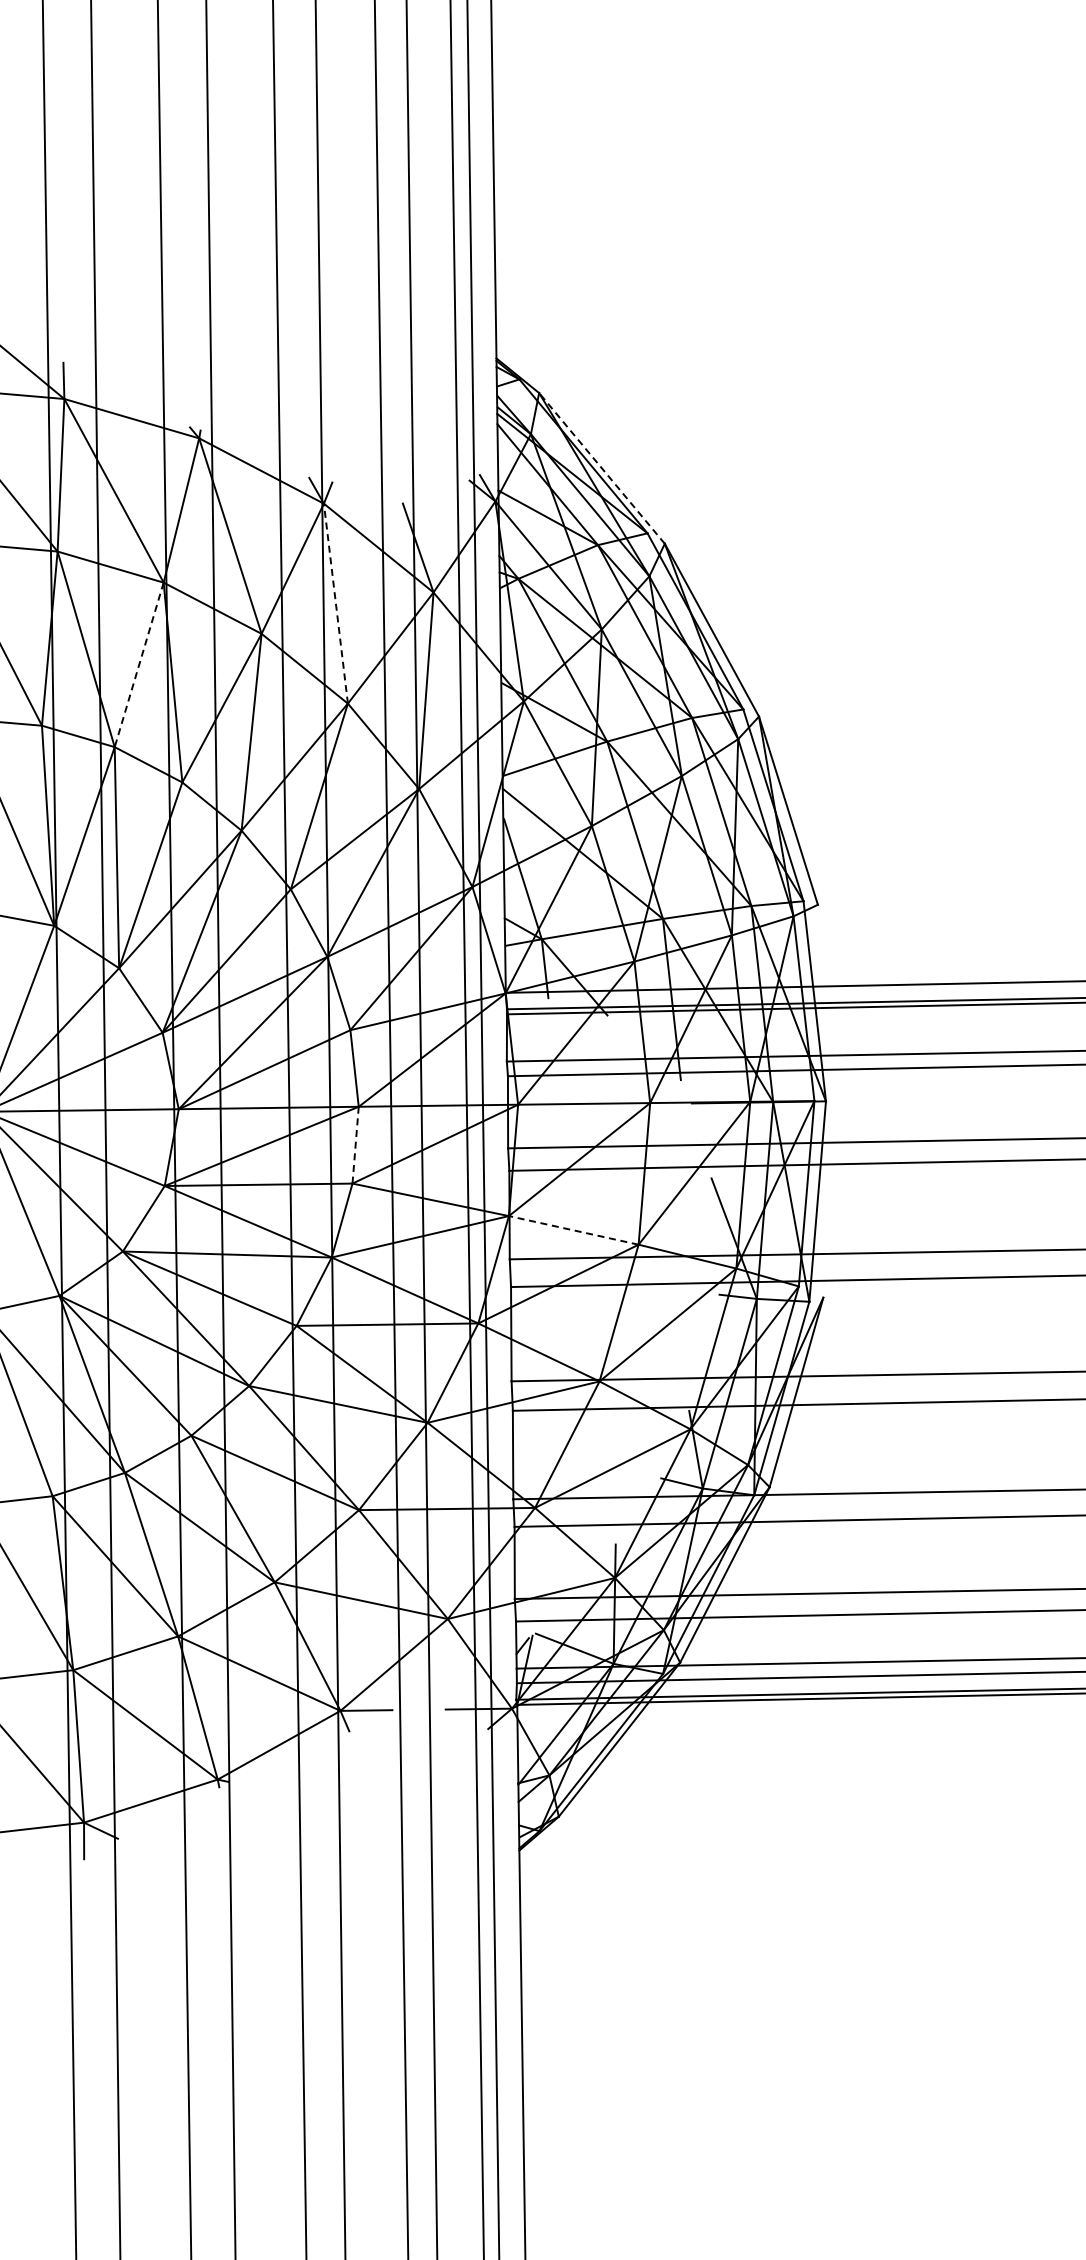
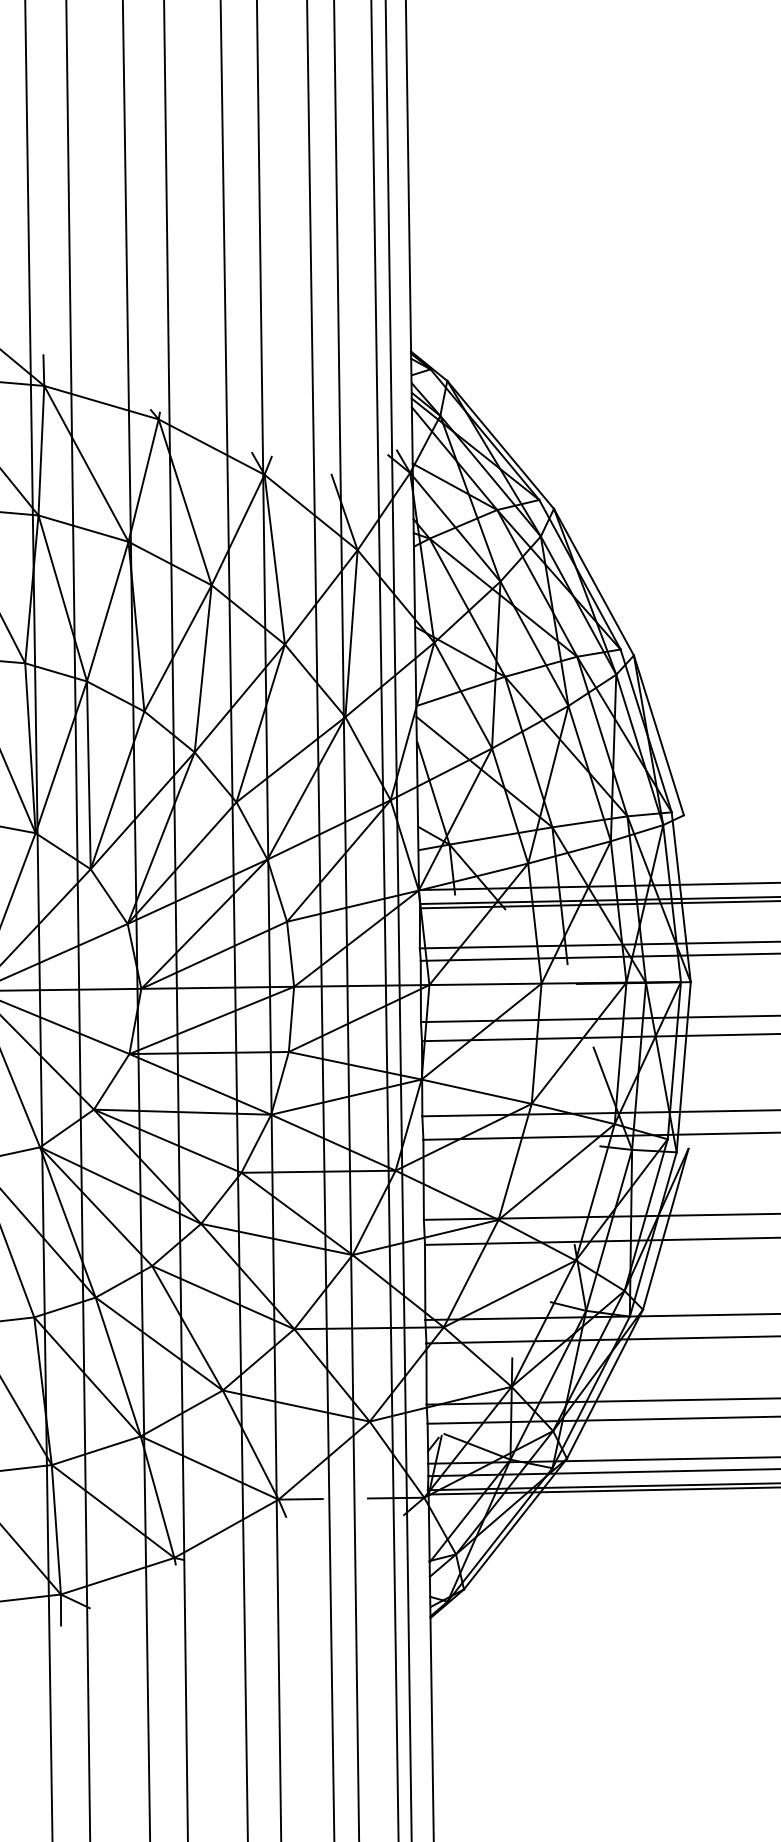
line: (601, 468) -> (500, 444), dashed -> solid
line: (335, 603) -> (274, 559), dashed -> solid
line: (139, 664) -> (108, 611), dashed -> solid
line: (355, 1145) -> (291, 1019), dashed -> solid
line: (573, 1230) -> (476, 1091), dashed -> solid

